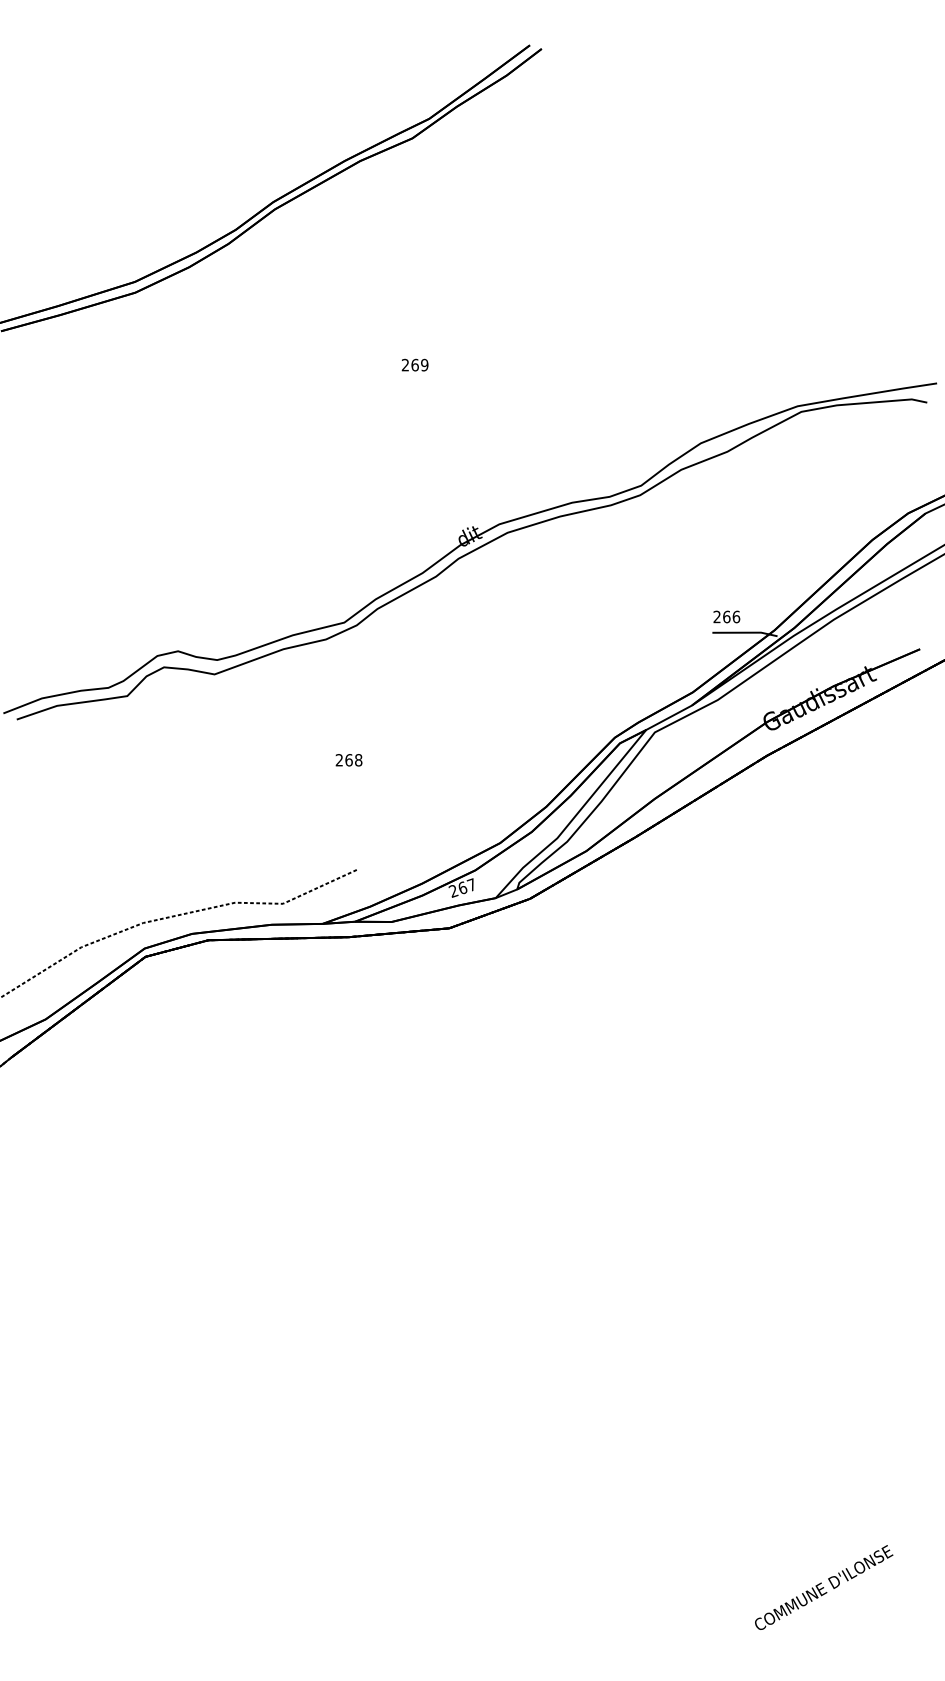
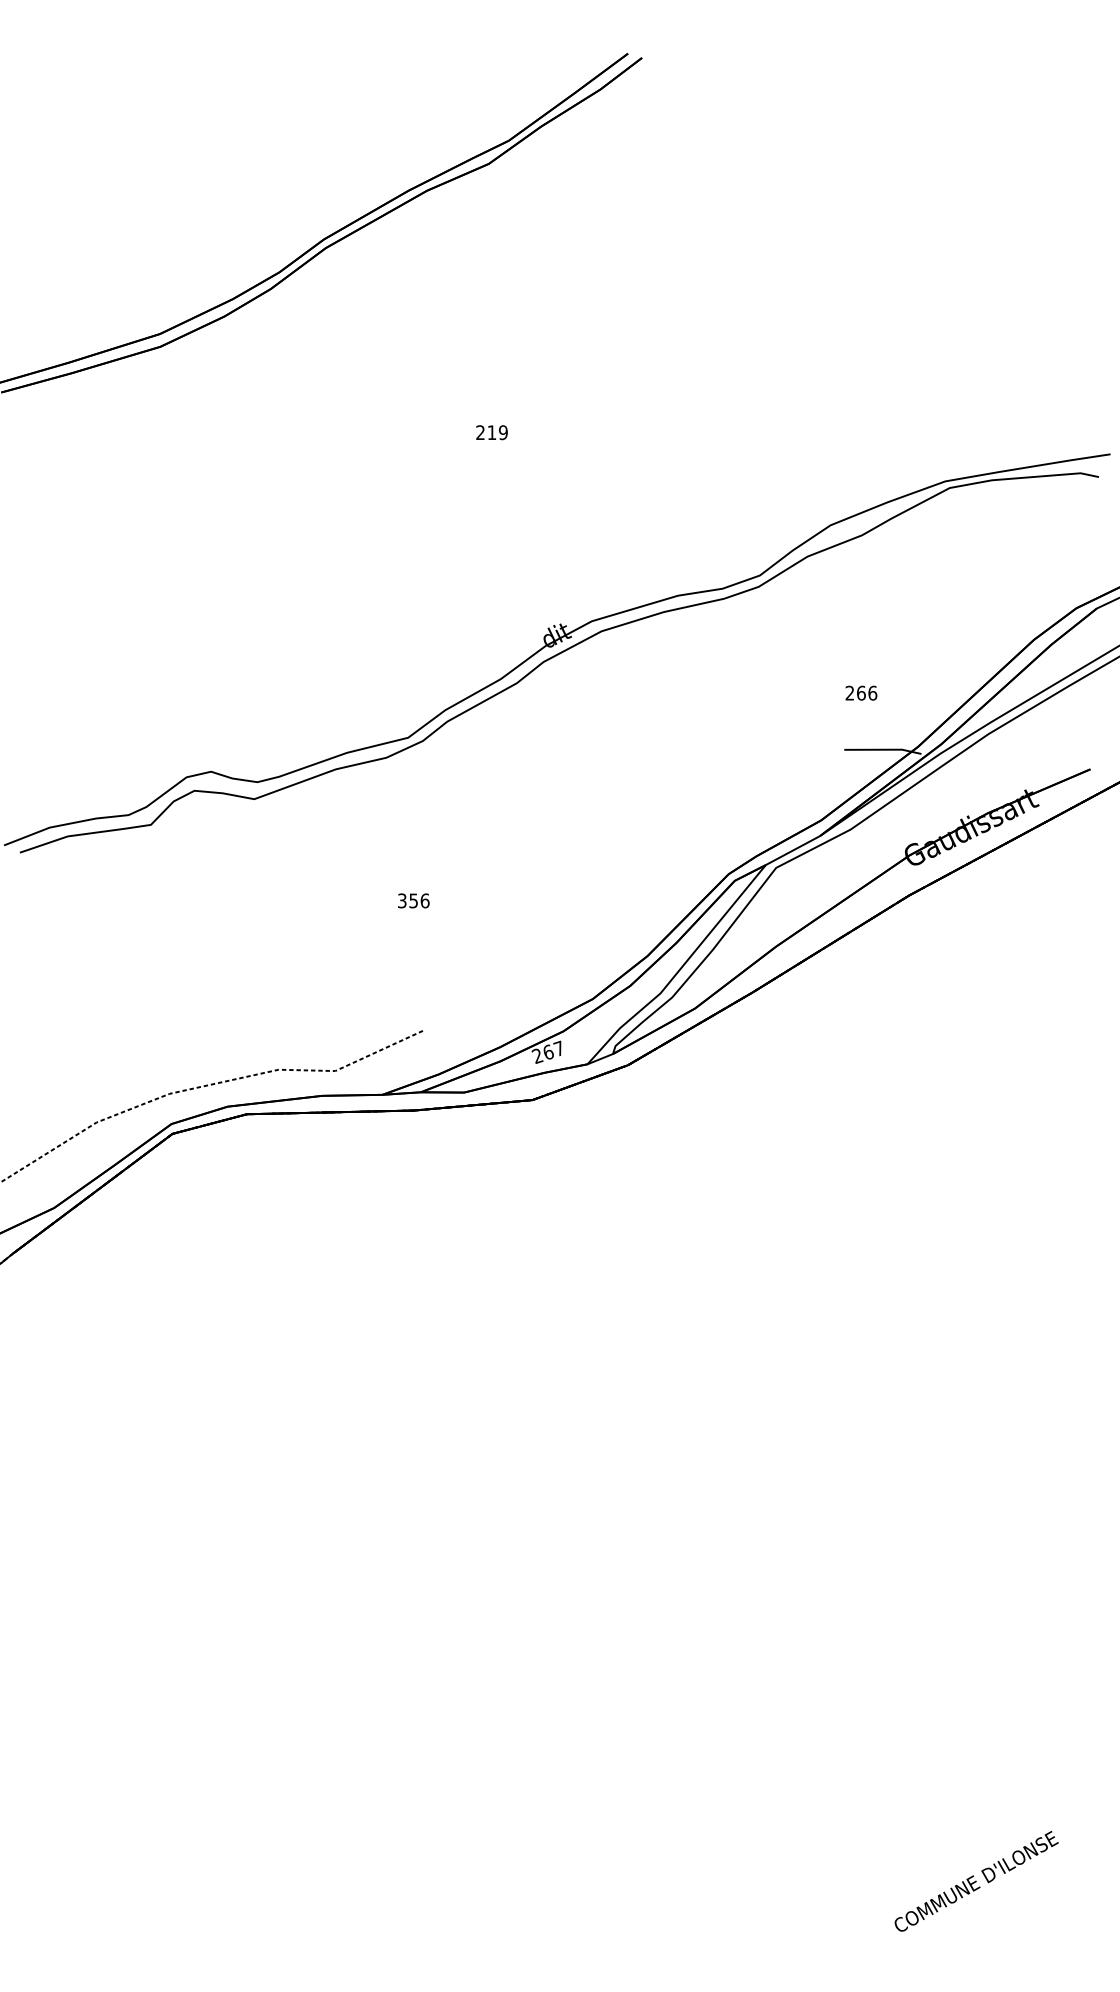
text: (414, 364) -> (491, 431), 269 -> 219
text: (726, 616) -> (861, 692), moved
text: (348, 760) -> (413, 901), 268 -> 356

